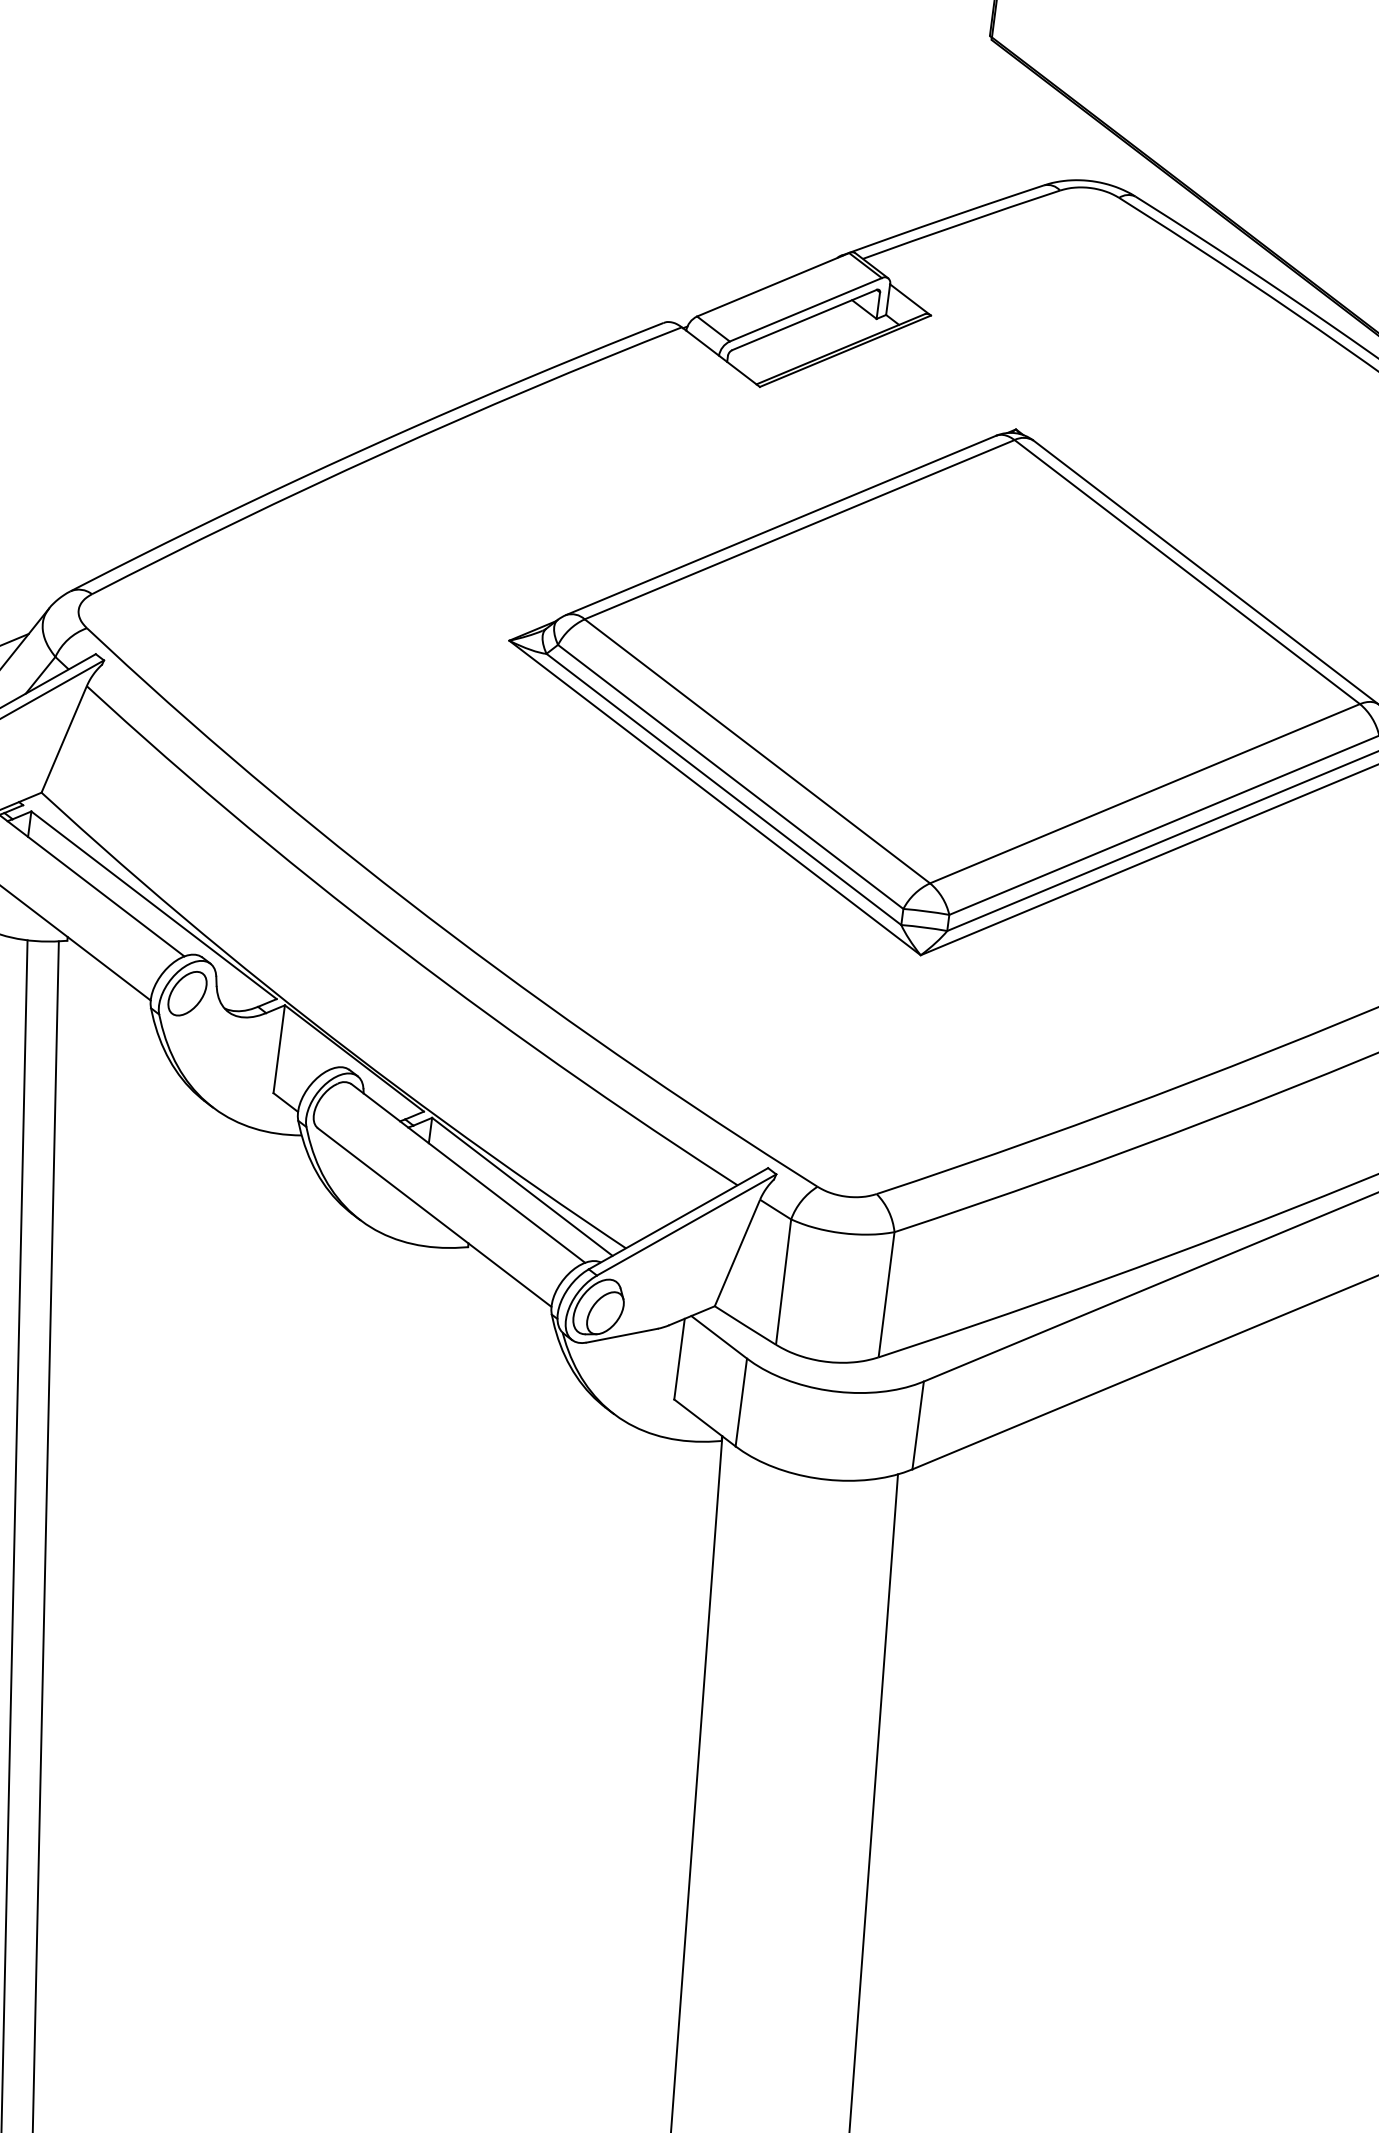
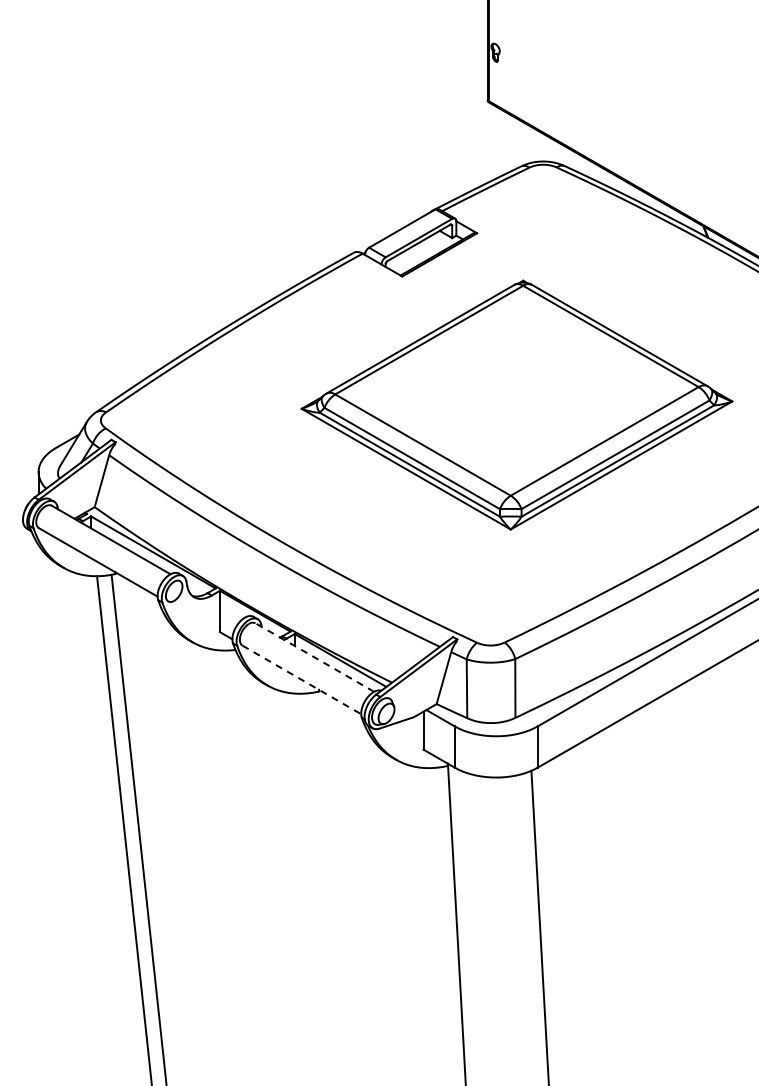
line: (467, 1173) -> (314, 657), solid -> dashed
line: (433, 1216) -> (301, 679), solid -> dashed

